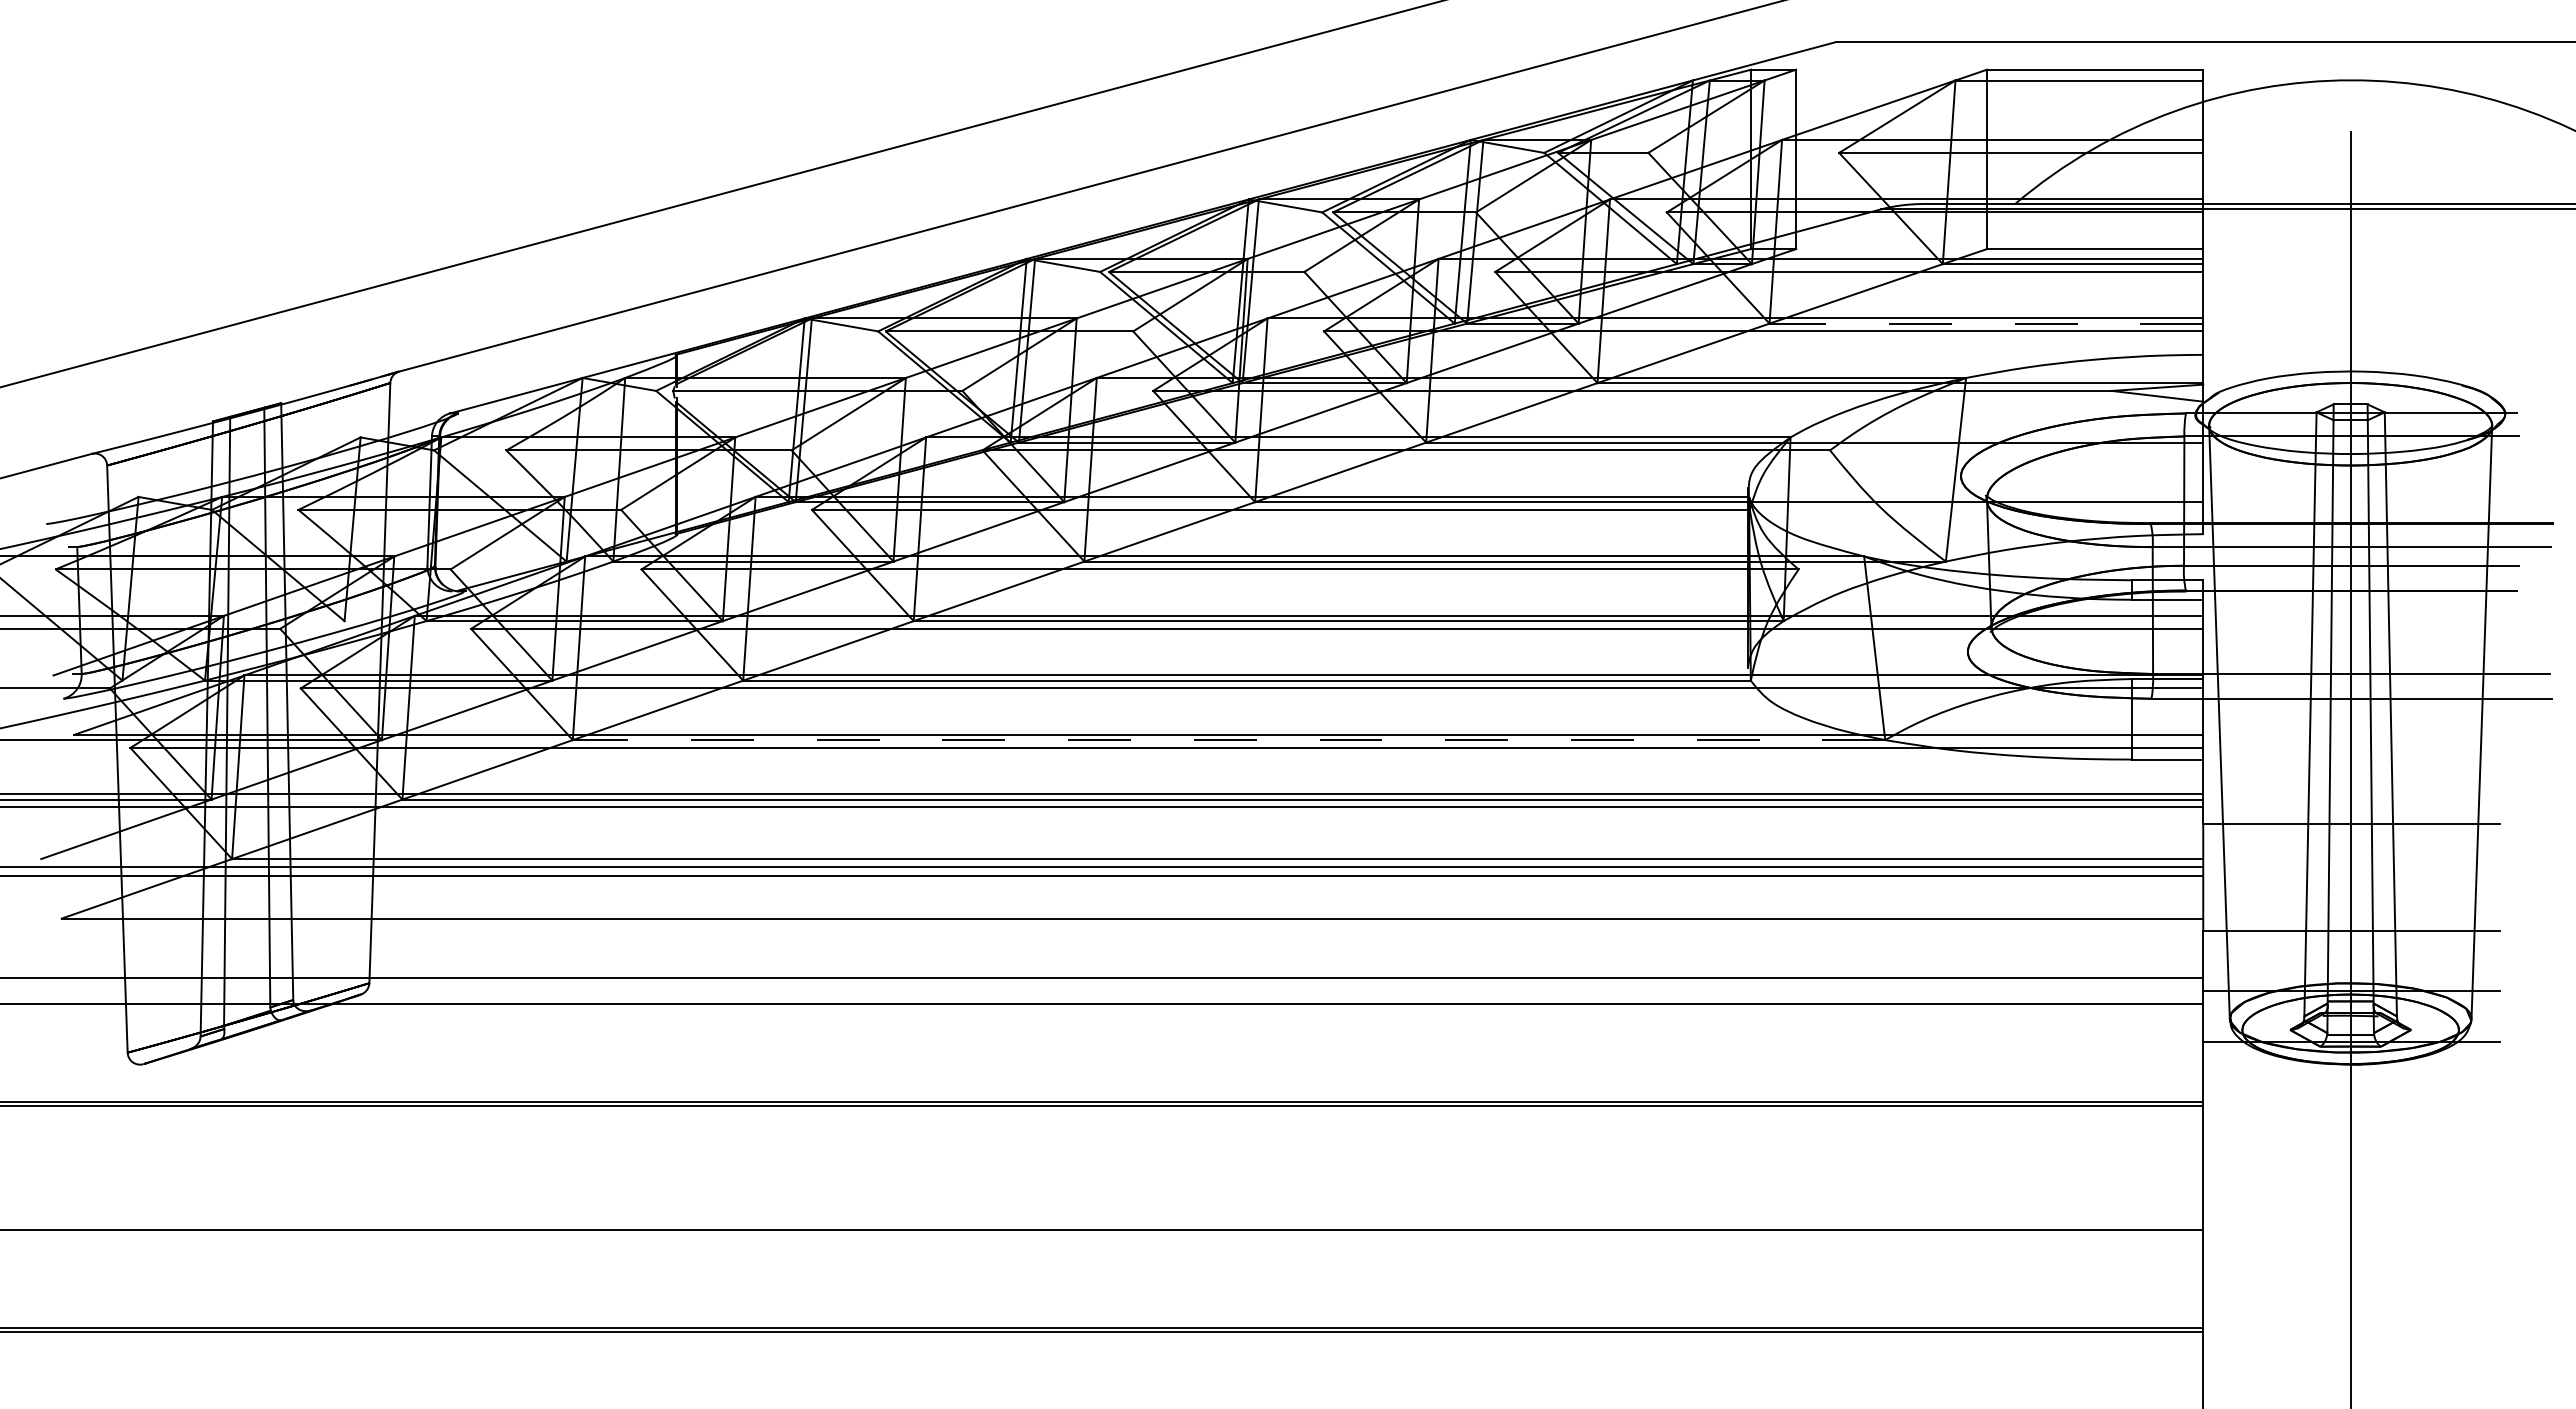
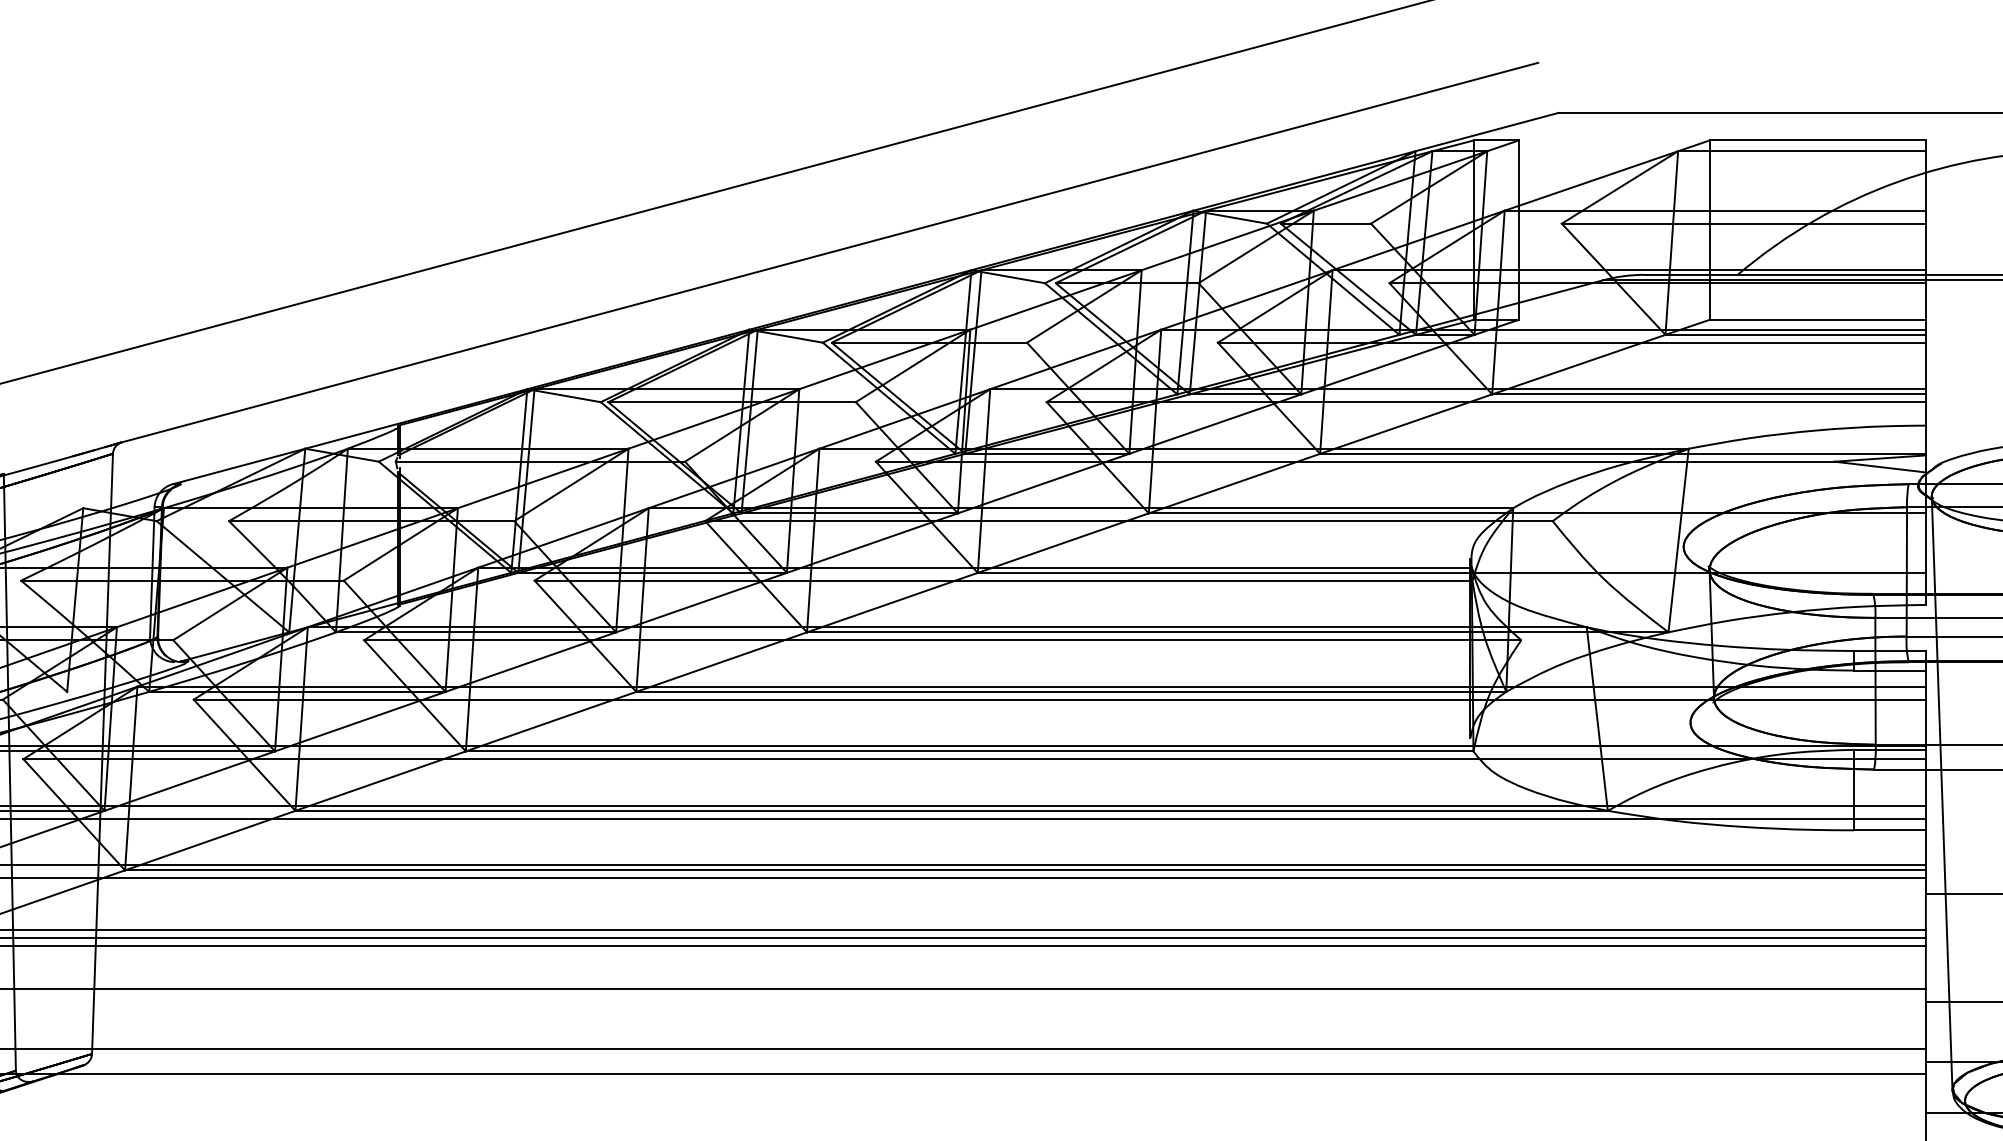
line: (1986, 323) -> (1709, 394), dashed -> solid
line: (1228, 740) -> (951, 811), dashed -> solid

